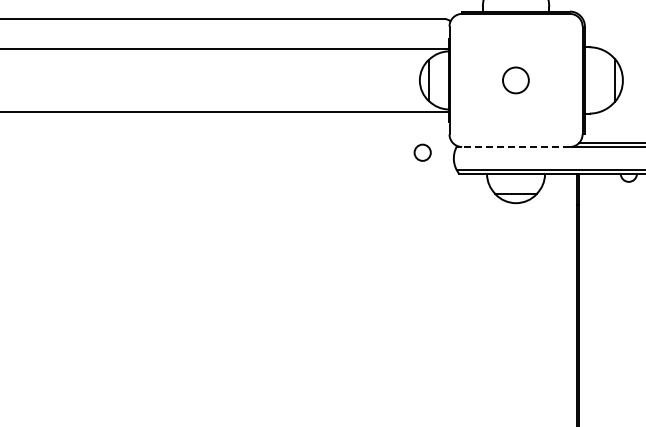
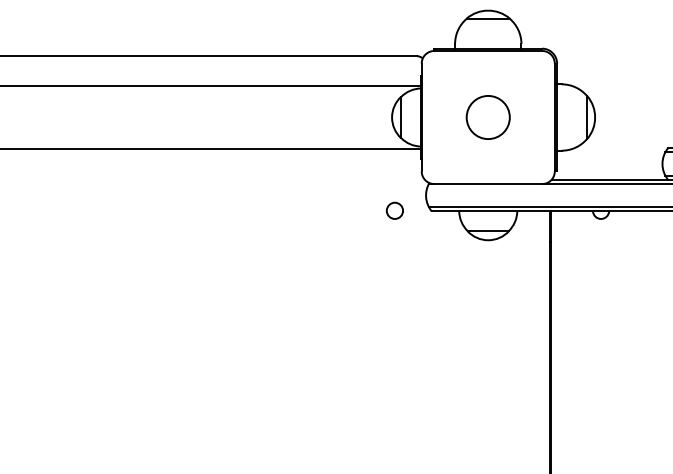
circle: (515, 80) -> (487, 117), size x1.67
line: (516, 147) -> (488, 184), dashed -> solid
circle: (422, 152) -> (394, 210), moved

